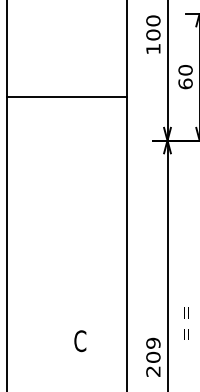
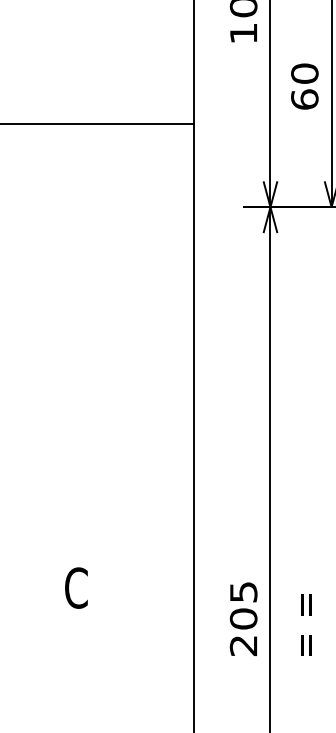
text: (186, 323) -> (306, 624), moved
text: (80, 341) -> (76, 588), moved
text: (153, 342) -> (243, 590), 209 -> 205

